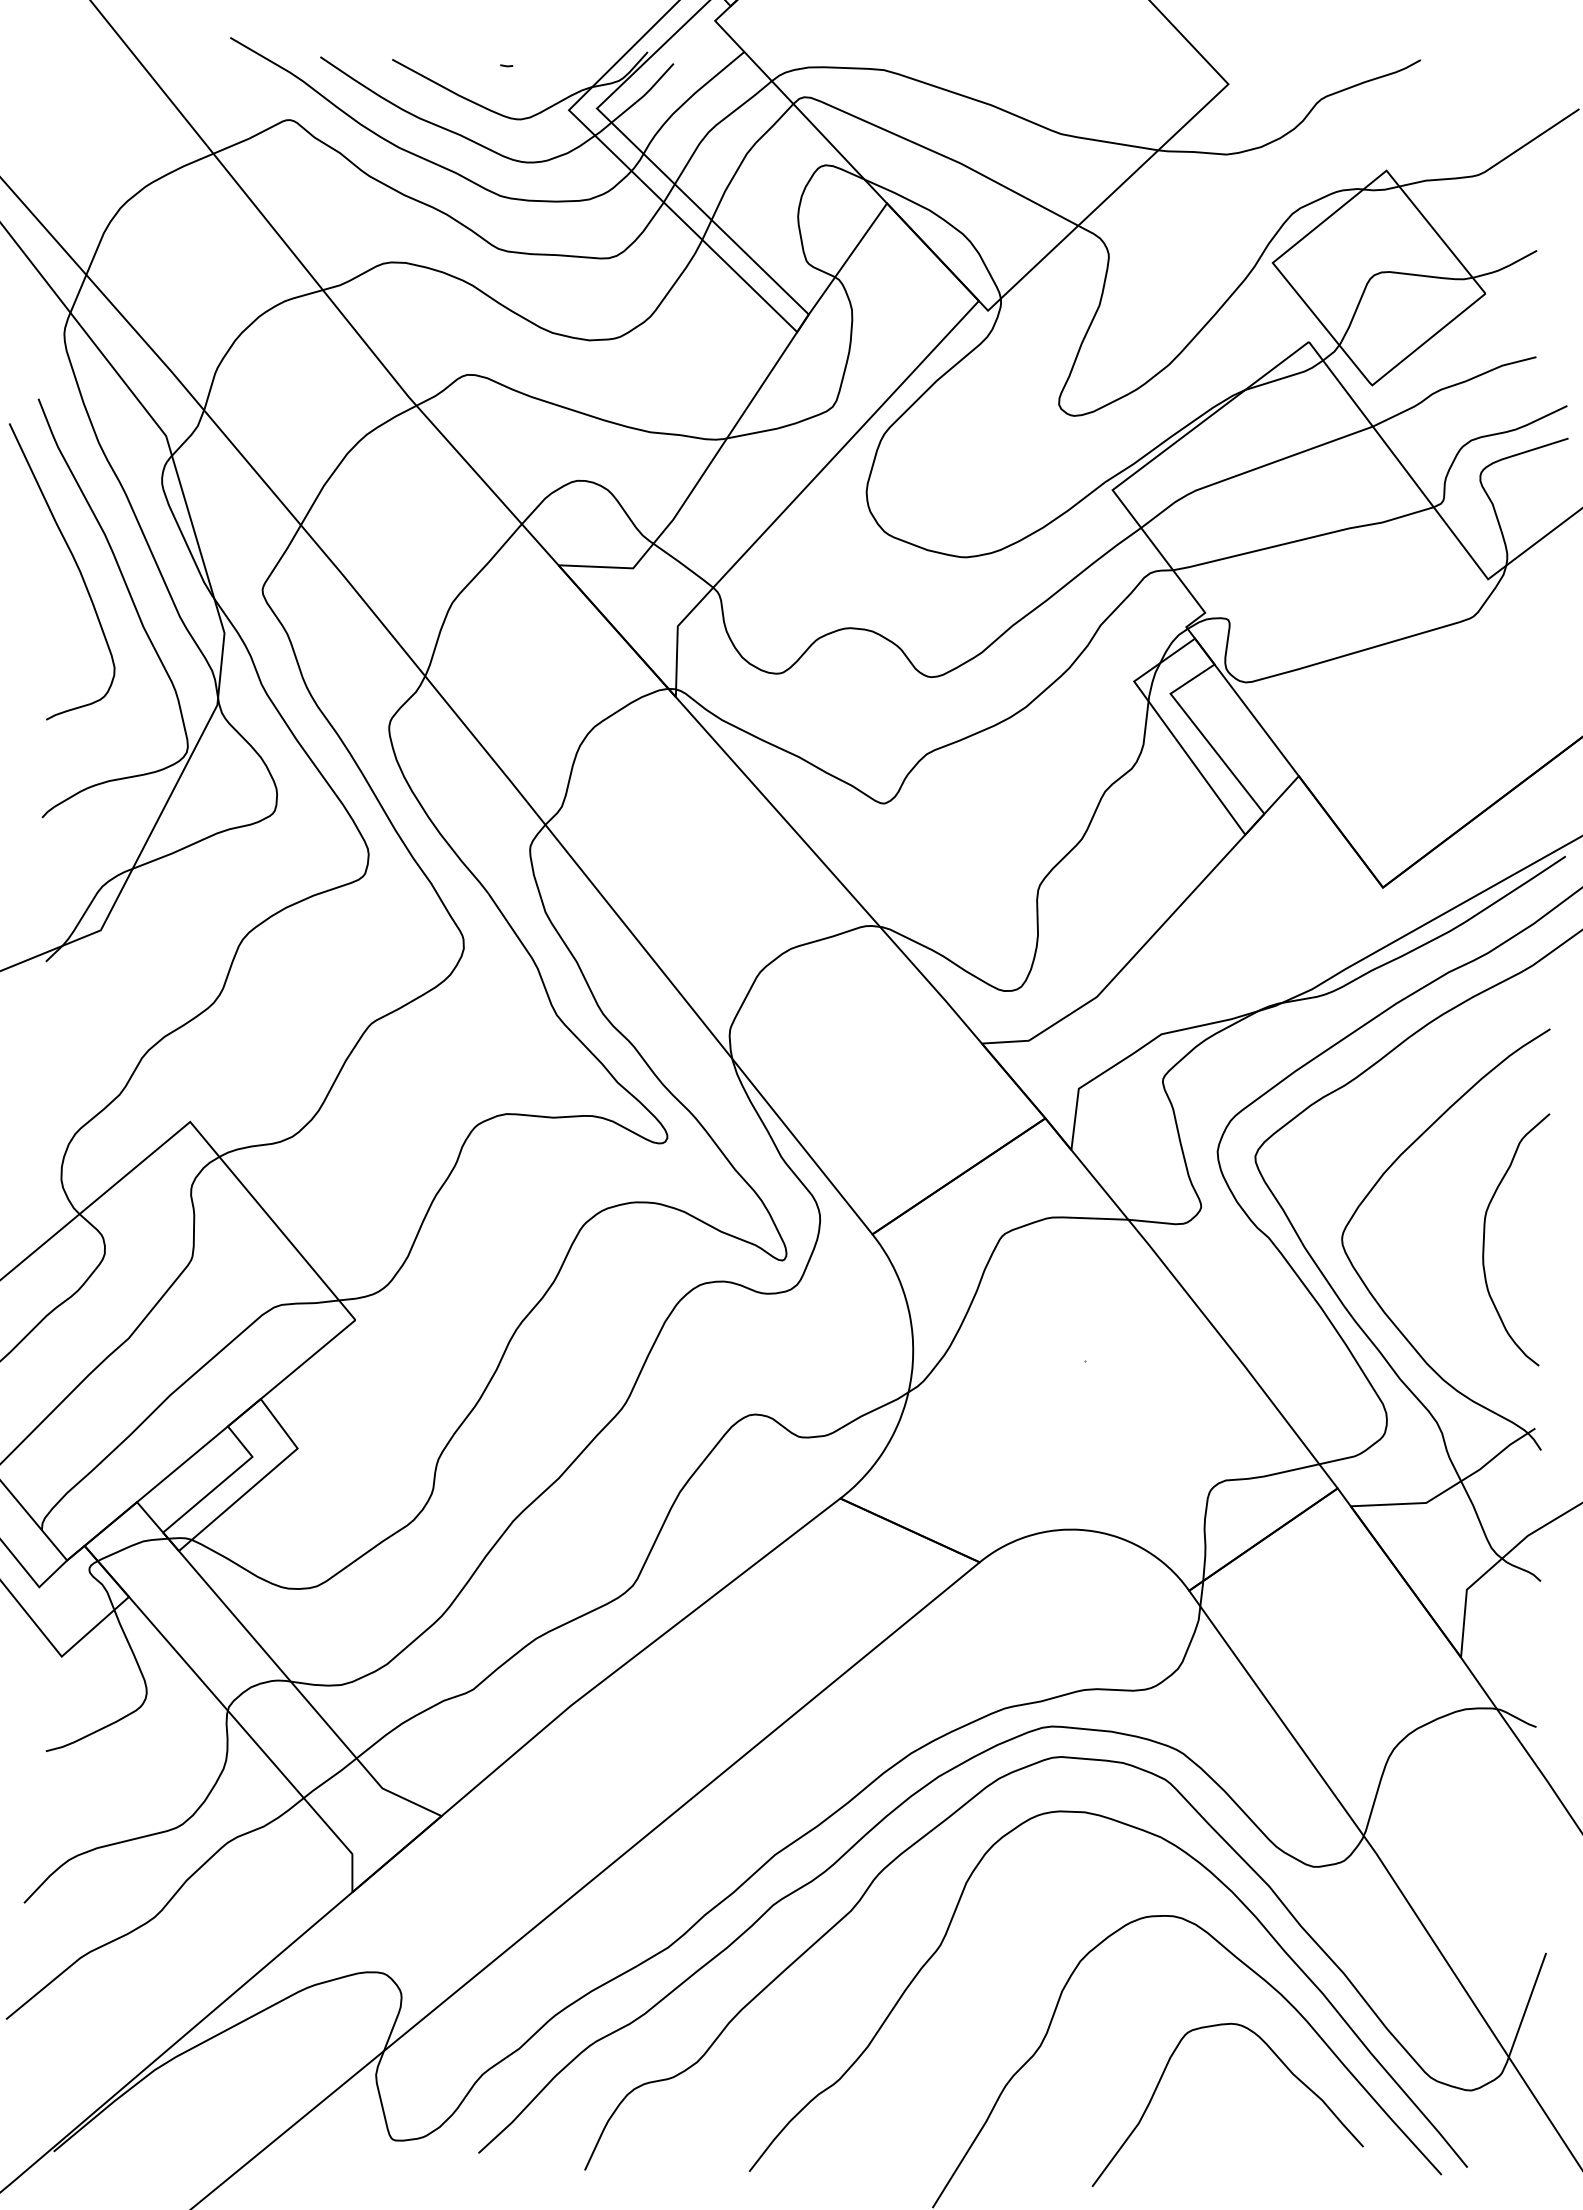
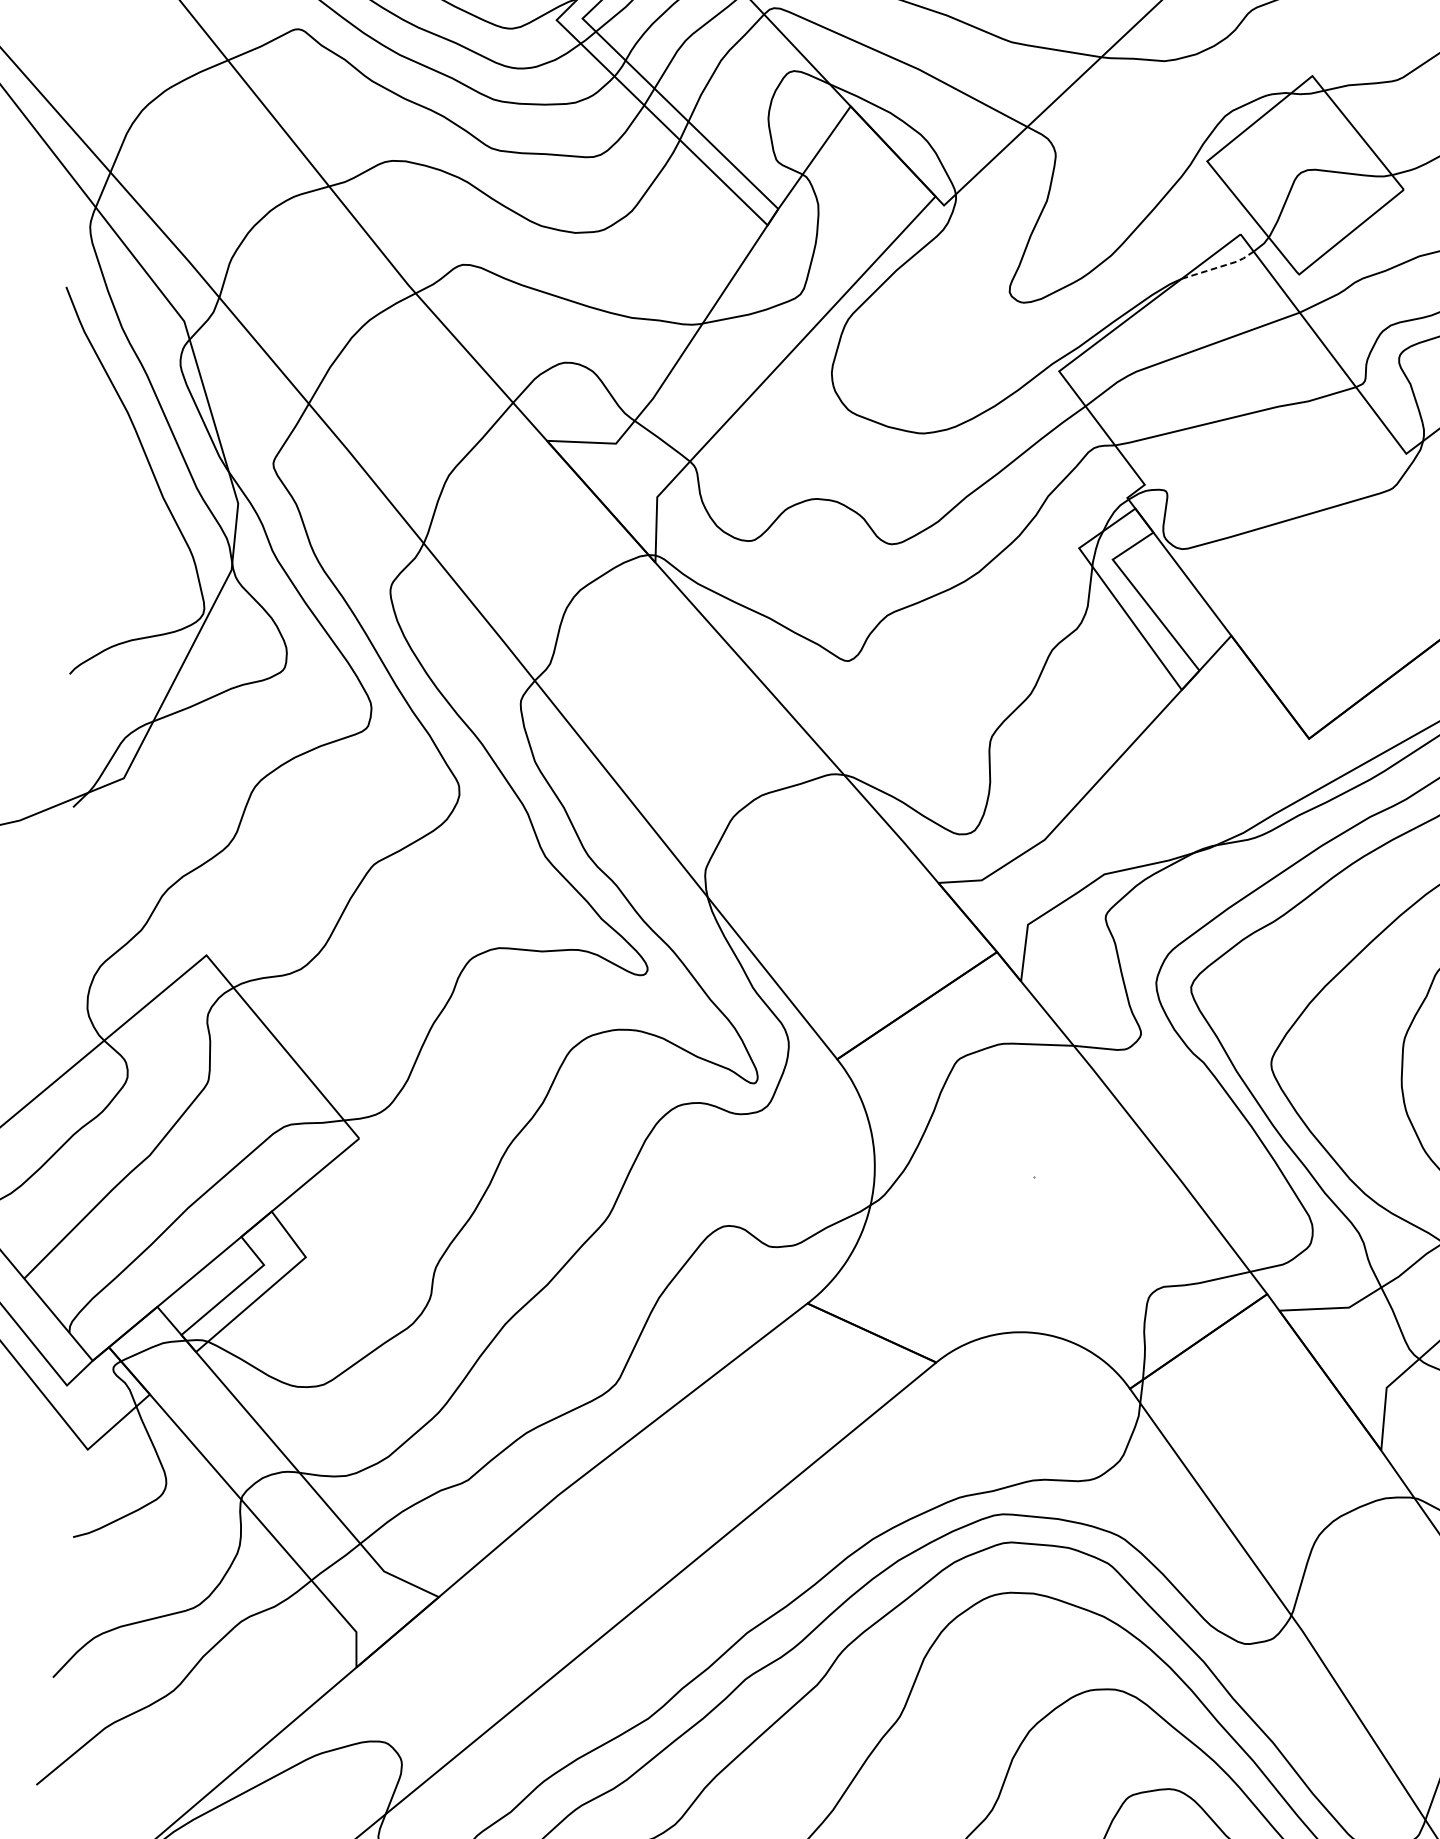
line: (1286, 377) -> (1219, 267), solid -> dashed
curve: (75, 564) -> (100, 440), removed

